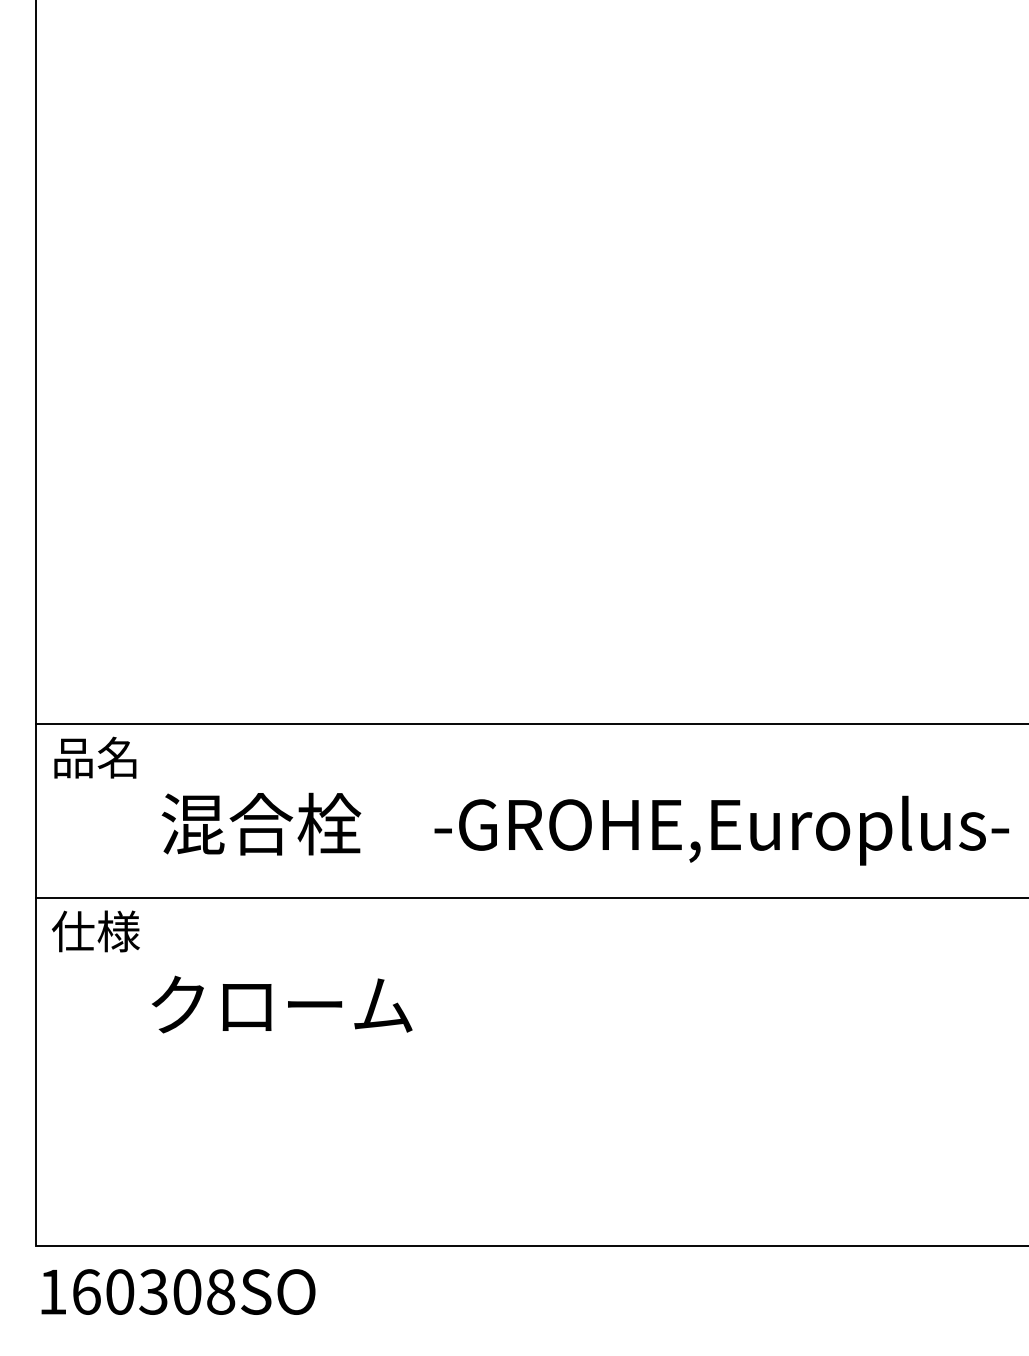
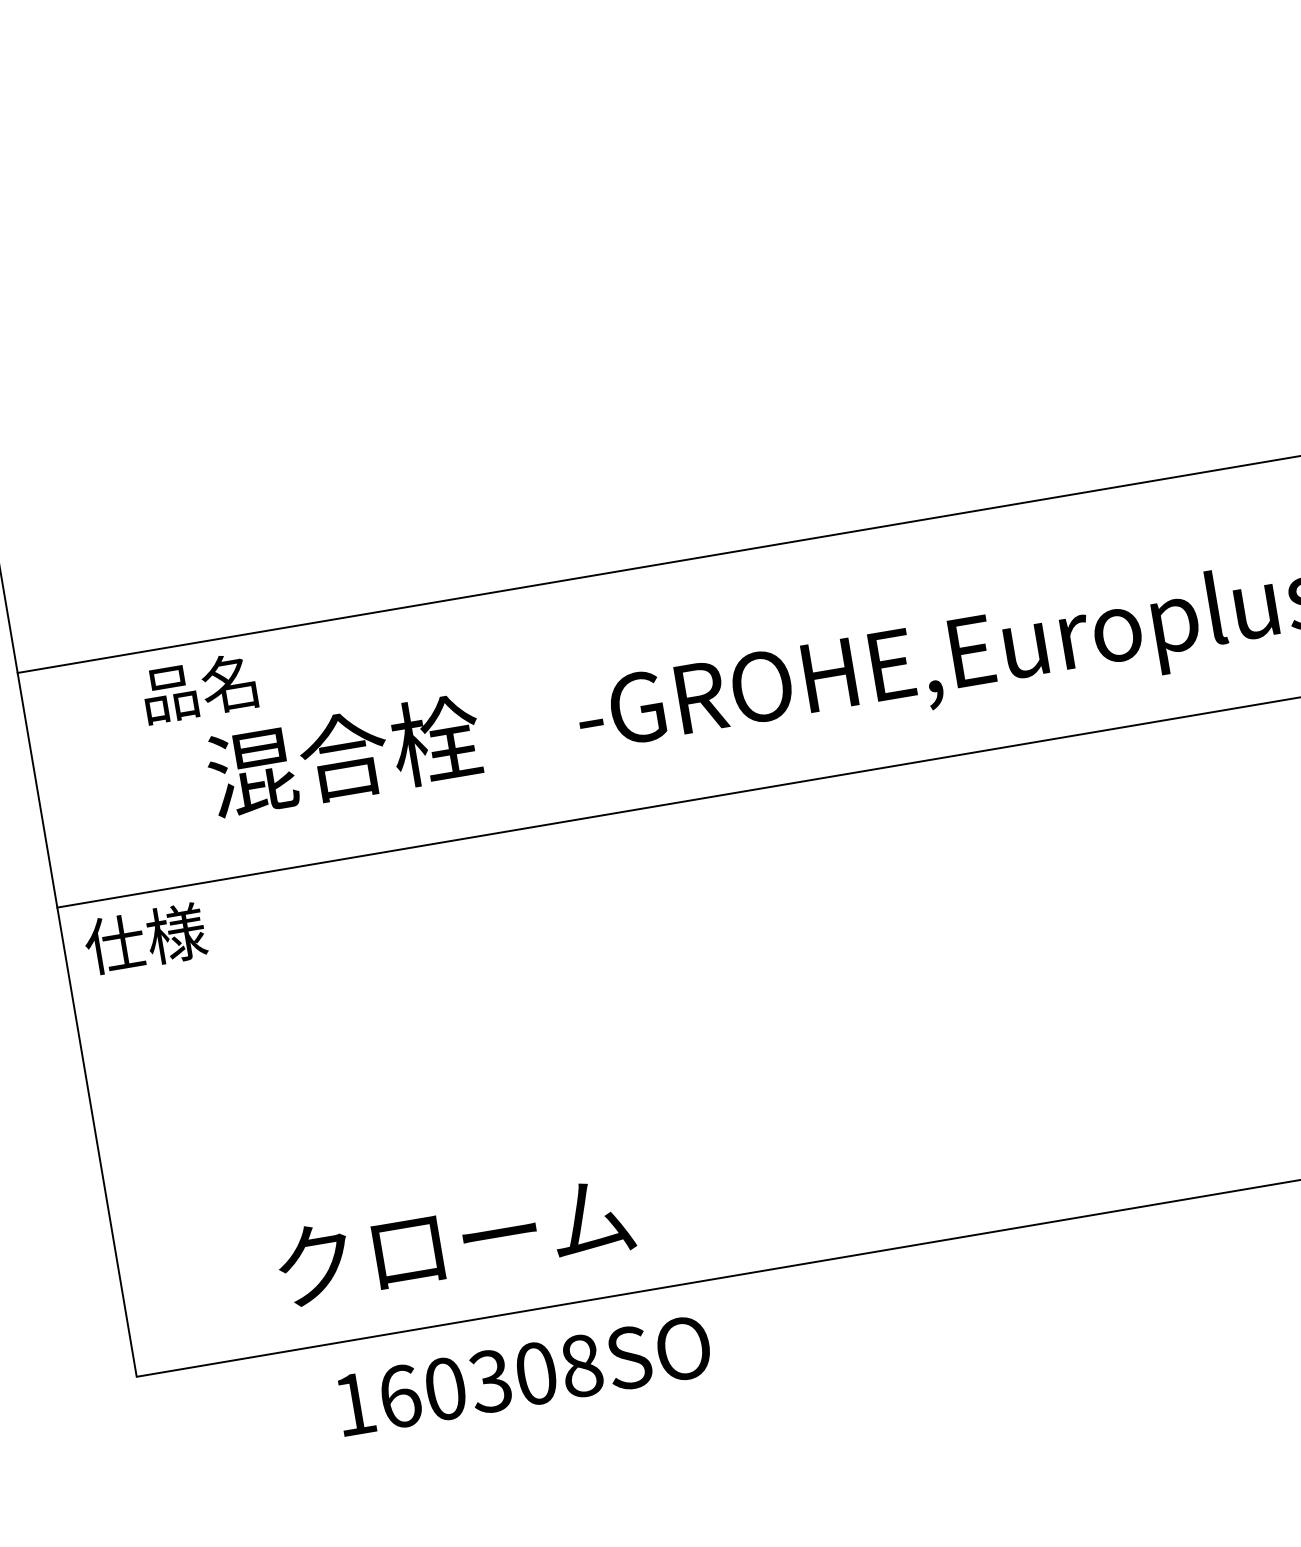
text: (95, 757) -> (199, 688), moved
text: (282, 1004) -> (455, 1240), moved
text: (178, 1291) -> (524, 1374), moved

